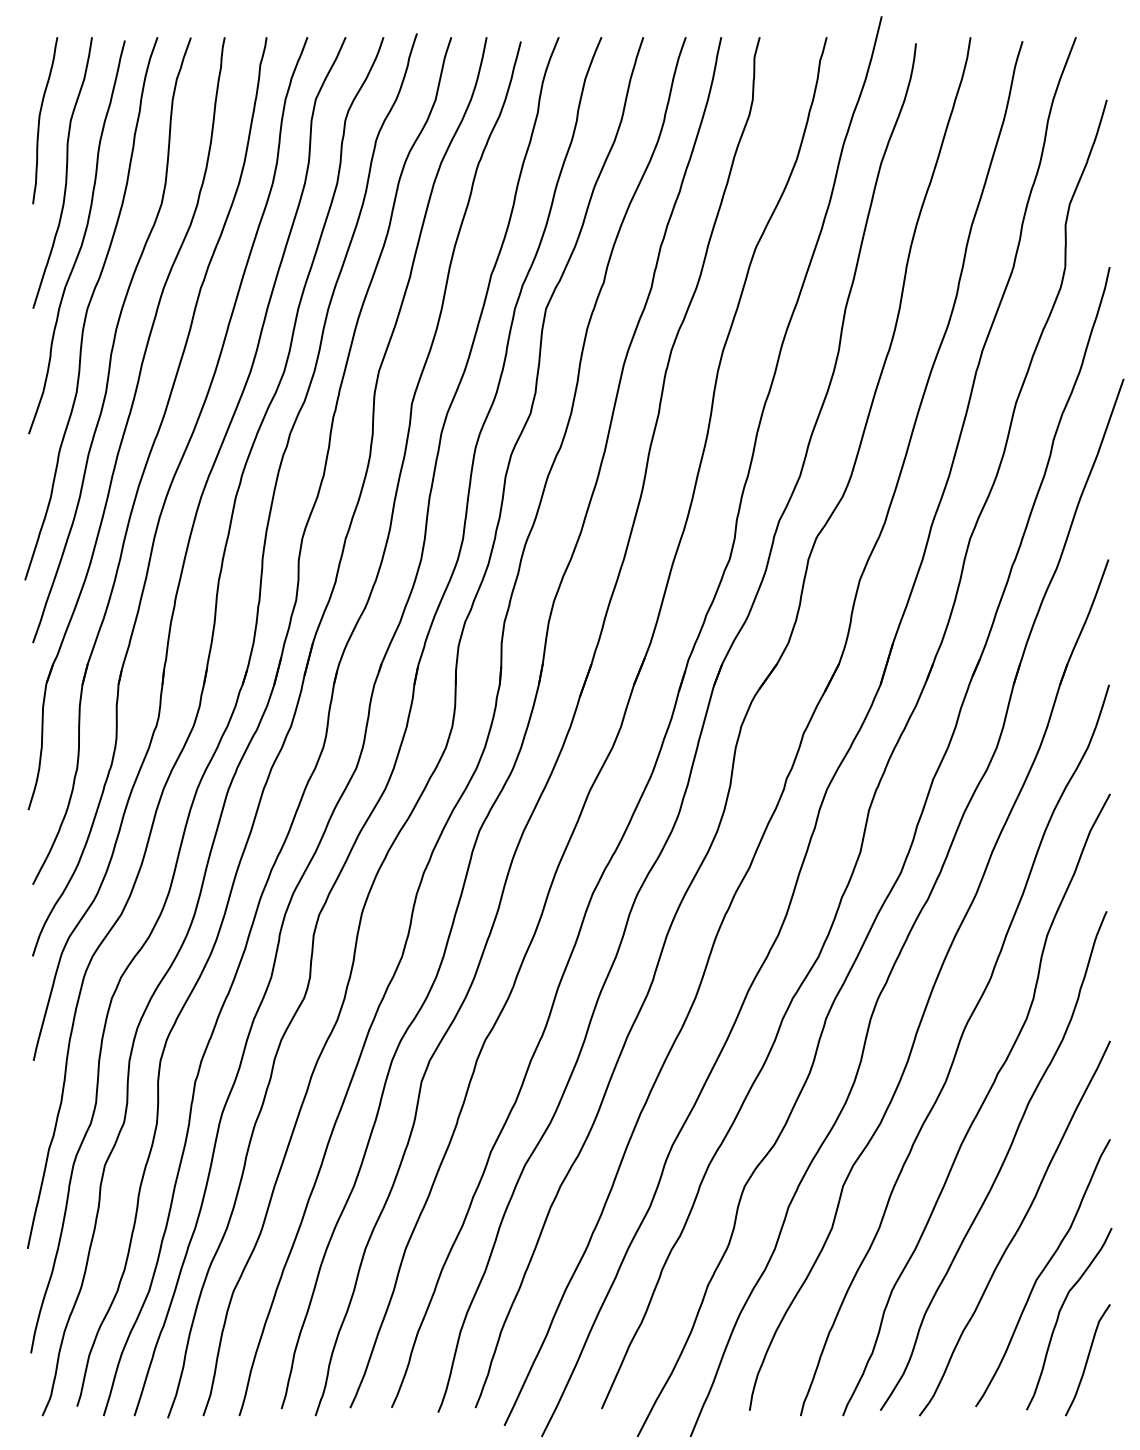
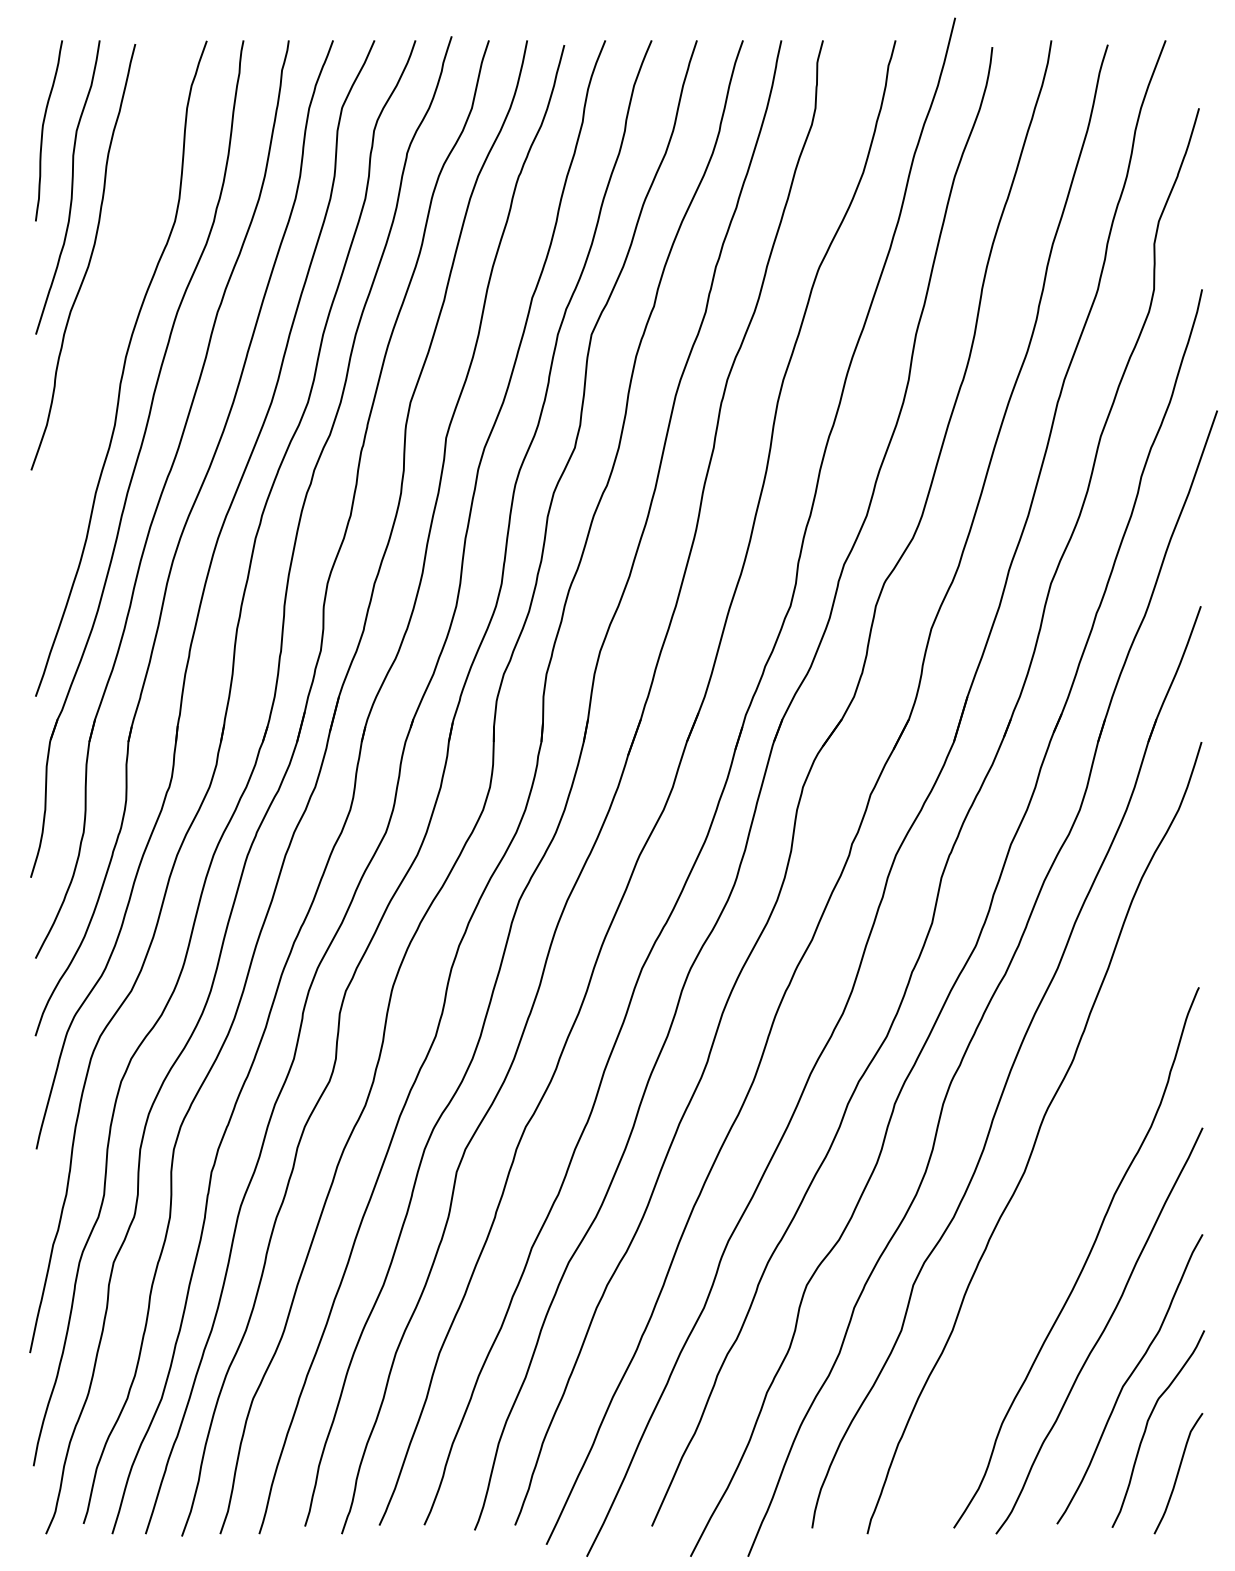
curve: (89, 307) -> (96, 333), removed
curve: (979, 1107) -> (1061, 1199), removed

